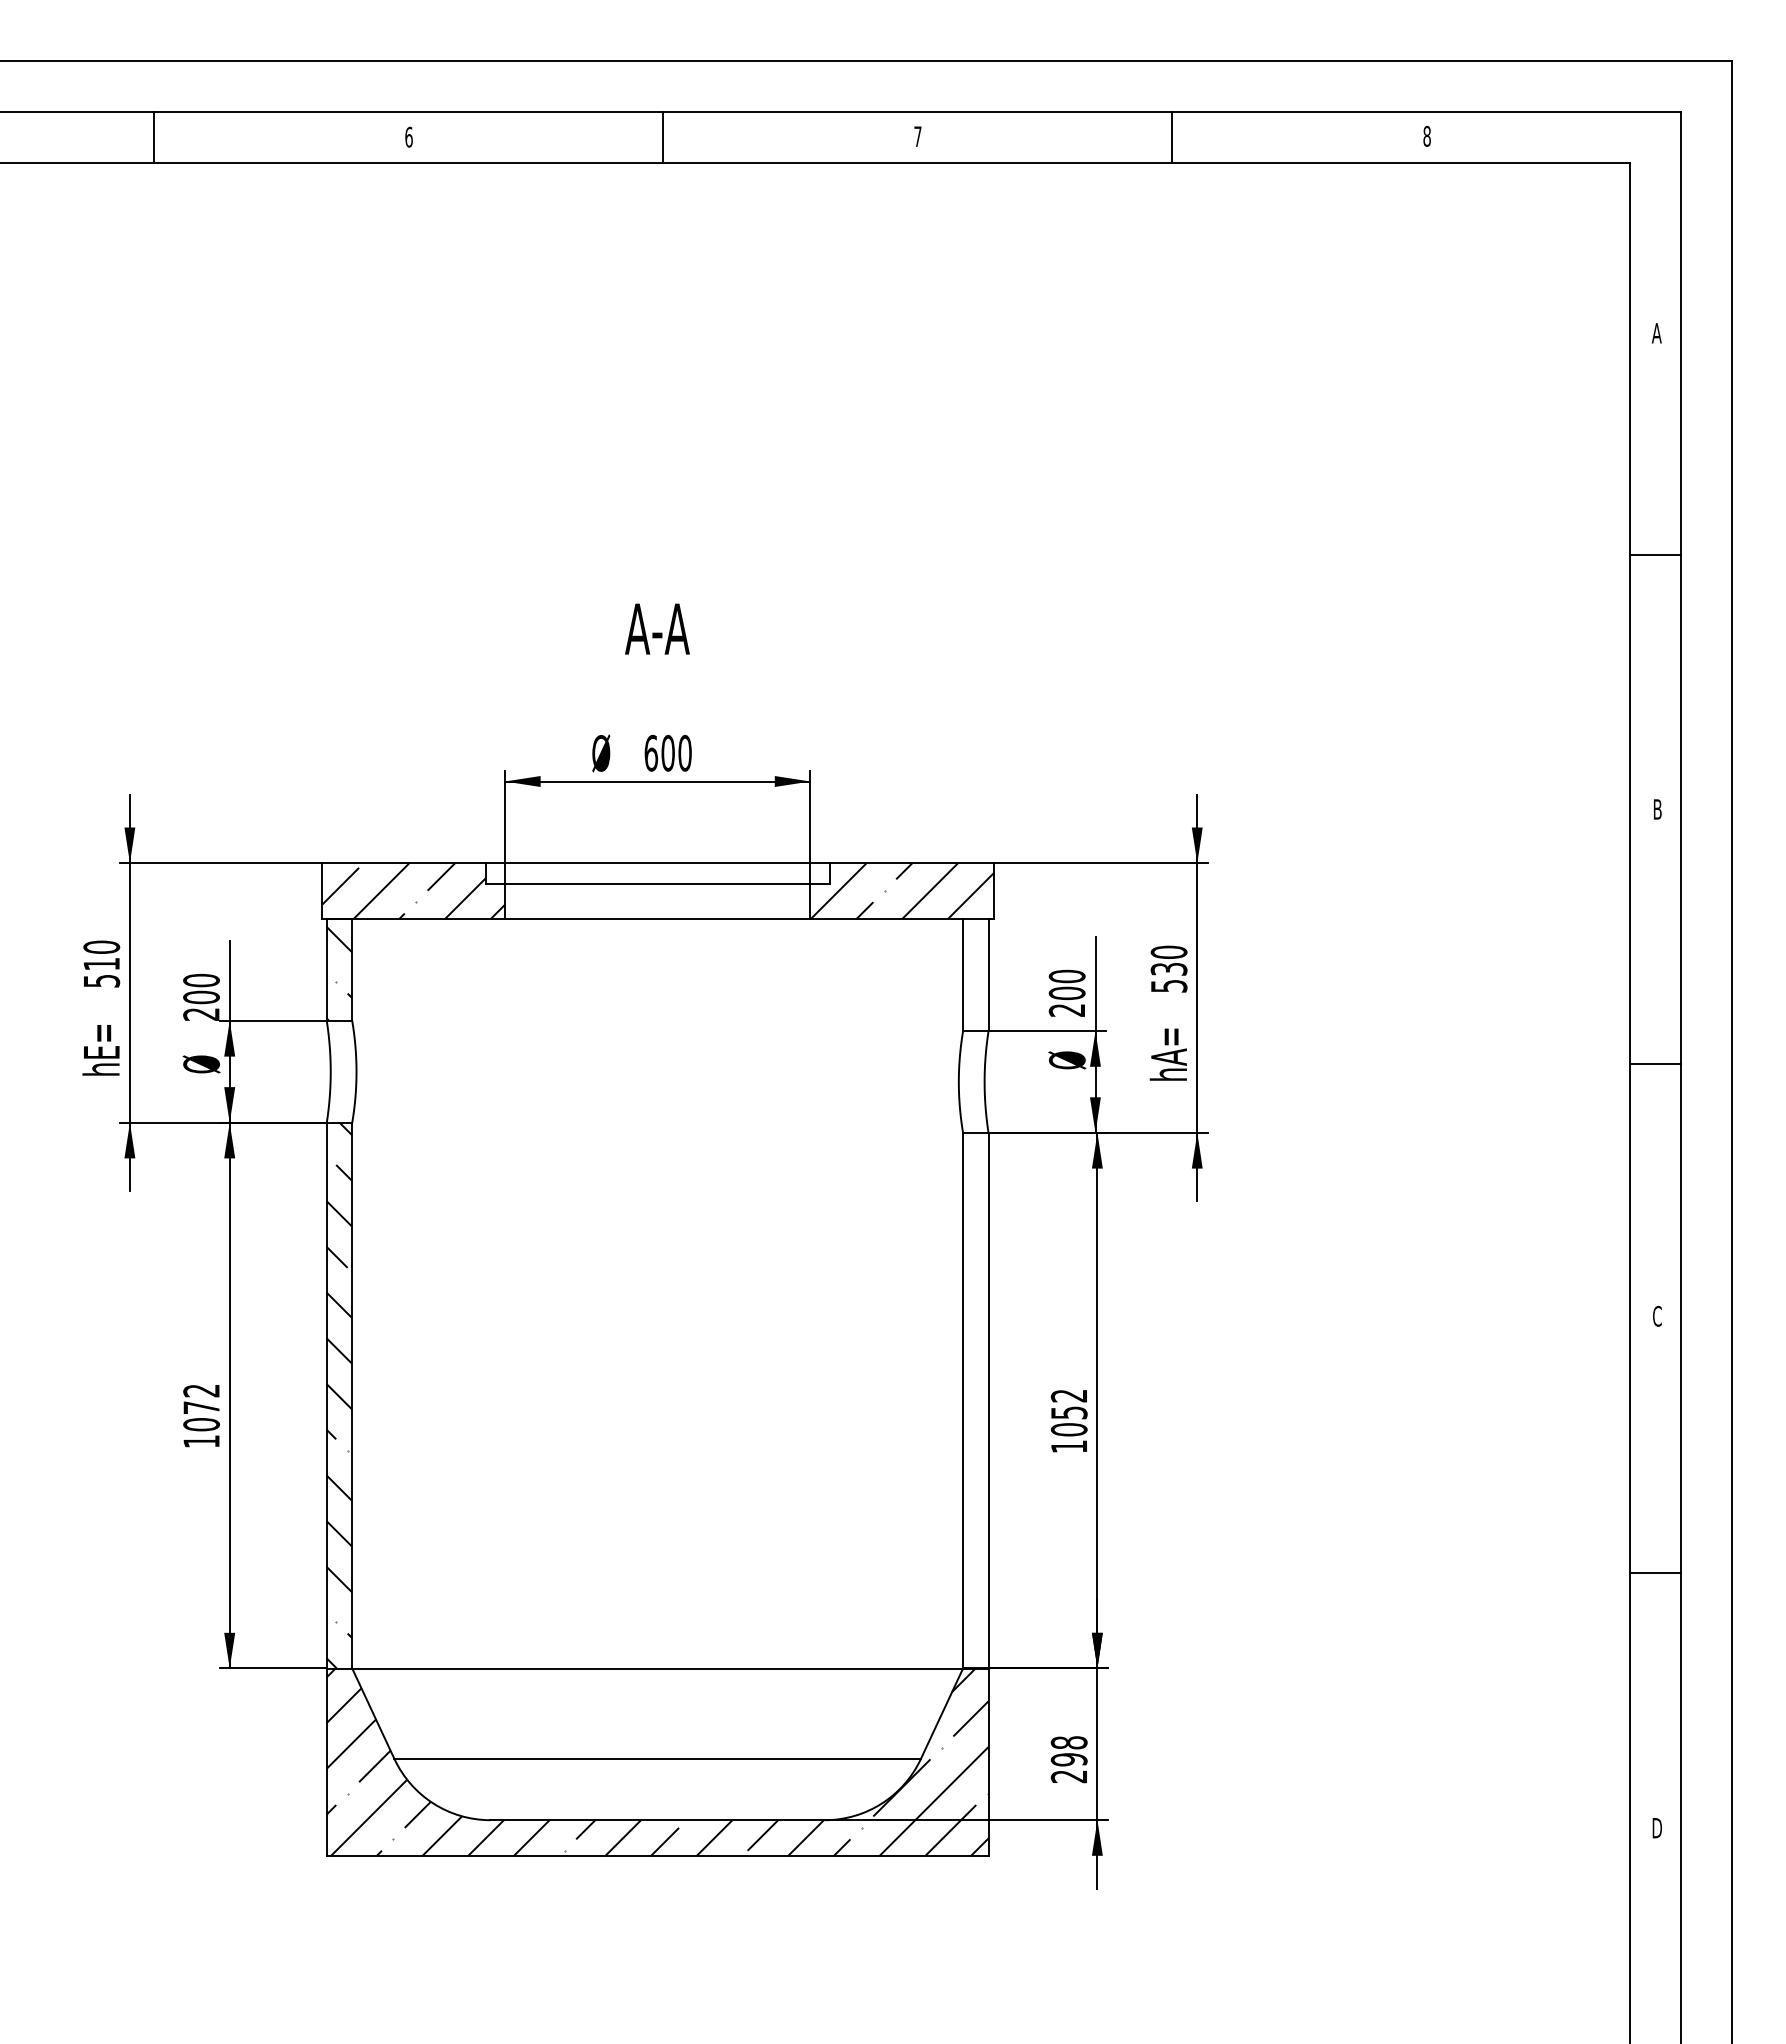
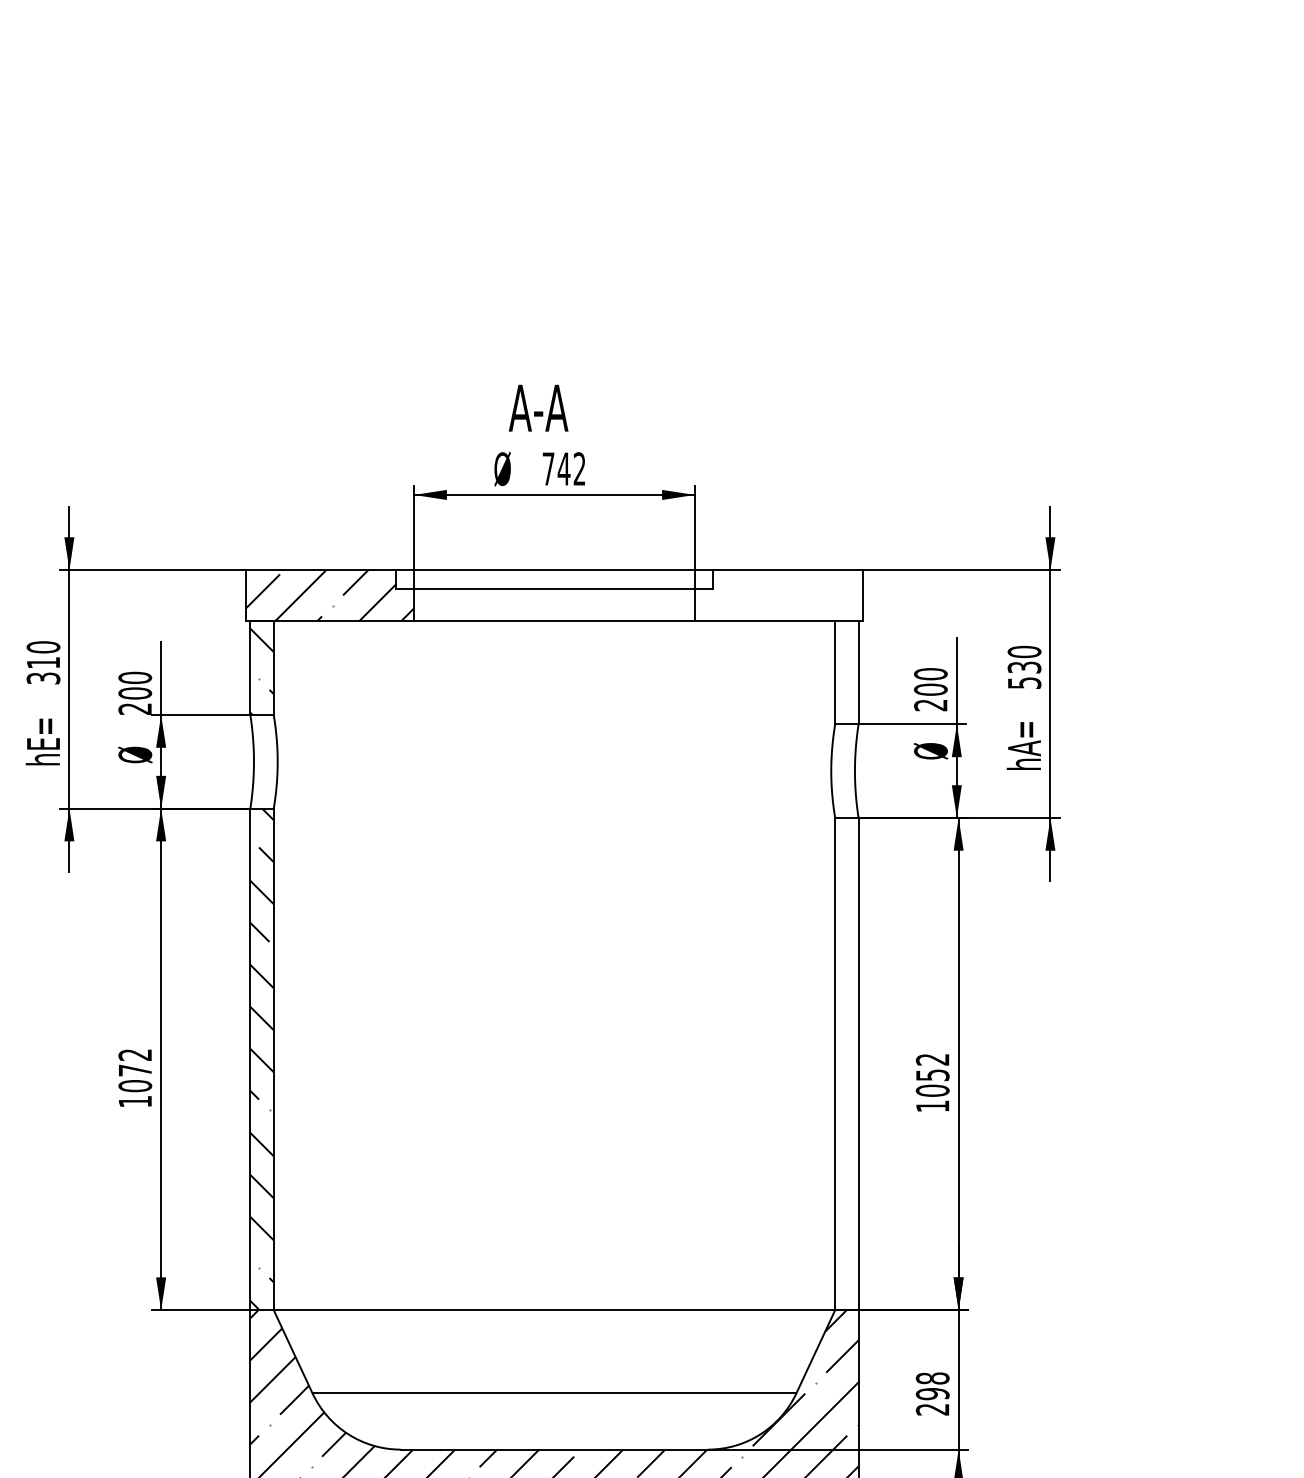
text: (657, 628) -> (538, 407), moved
text: (667, 752) -> (563, 468), 600 -> 742
hatch: (901, 891) -> (778, 596), removed
text: (101, 980) -> (43, 677), 510 -> 310

